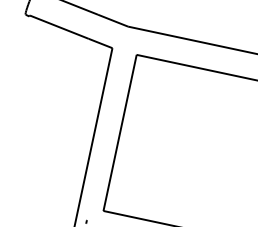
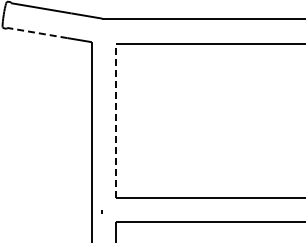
line: (59, 27) -> (37, 33), solid -> dashed
line: (120, 132) -> (116, 120), solid -> dashed

